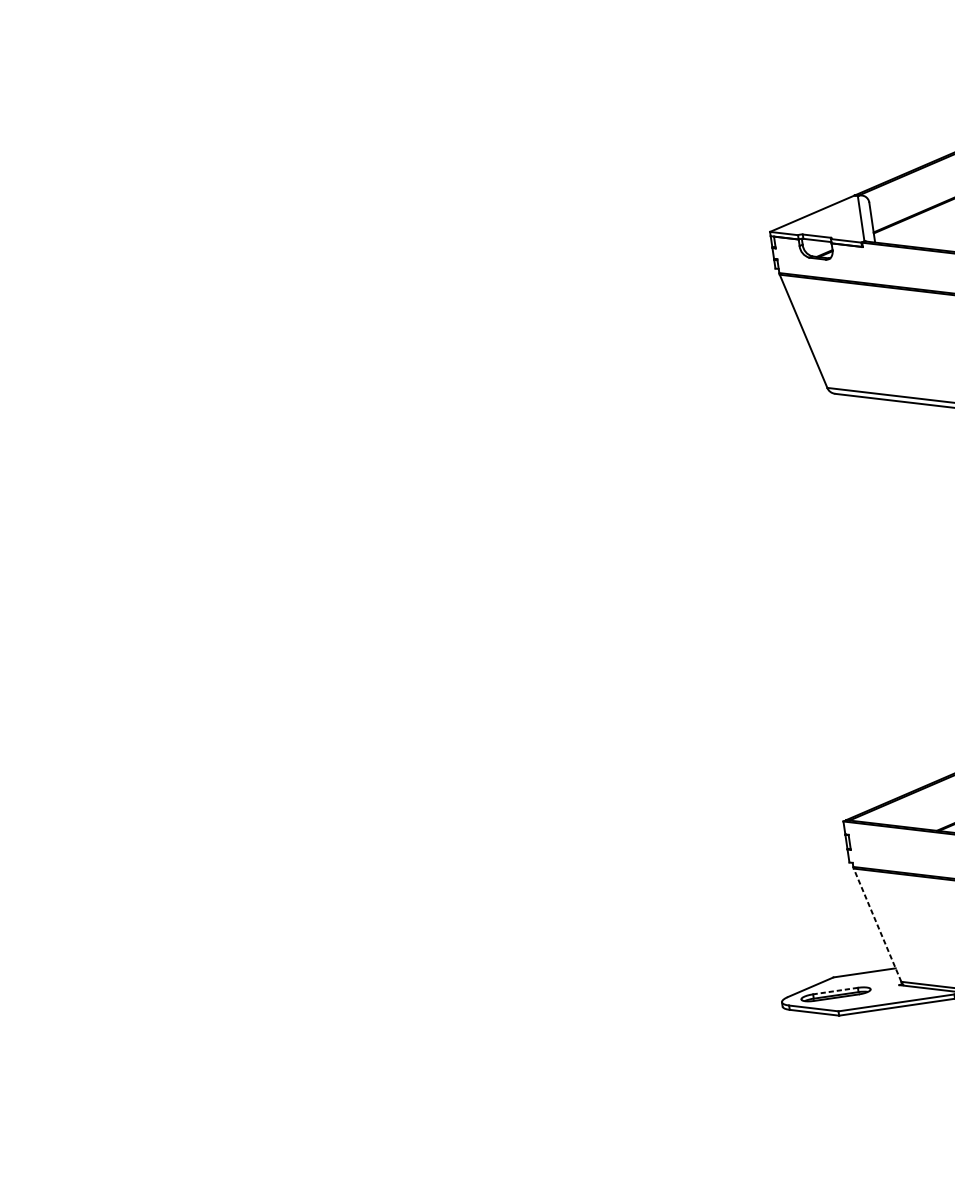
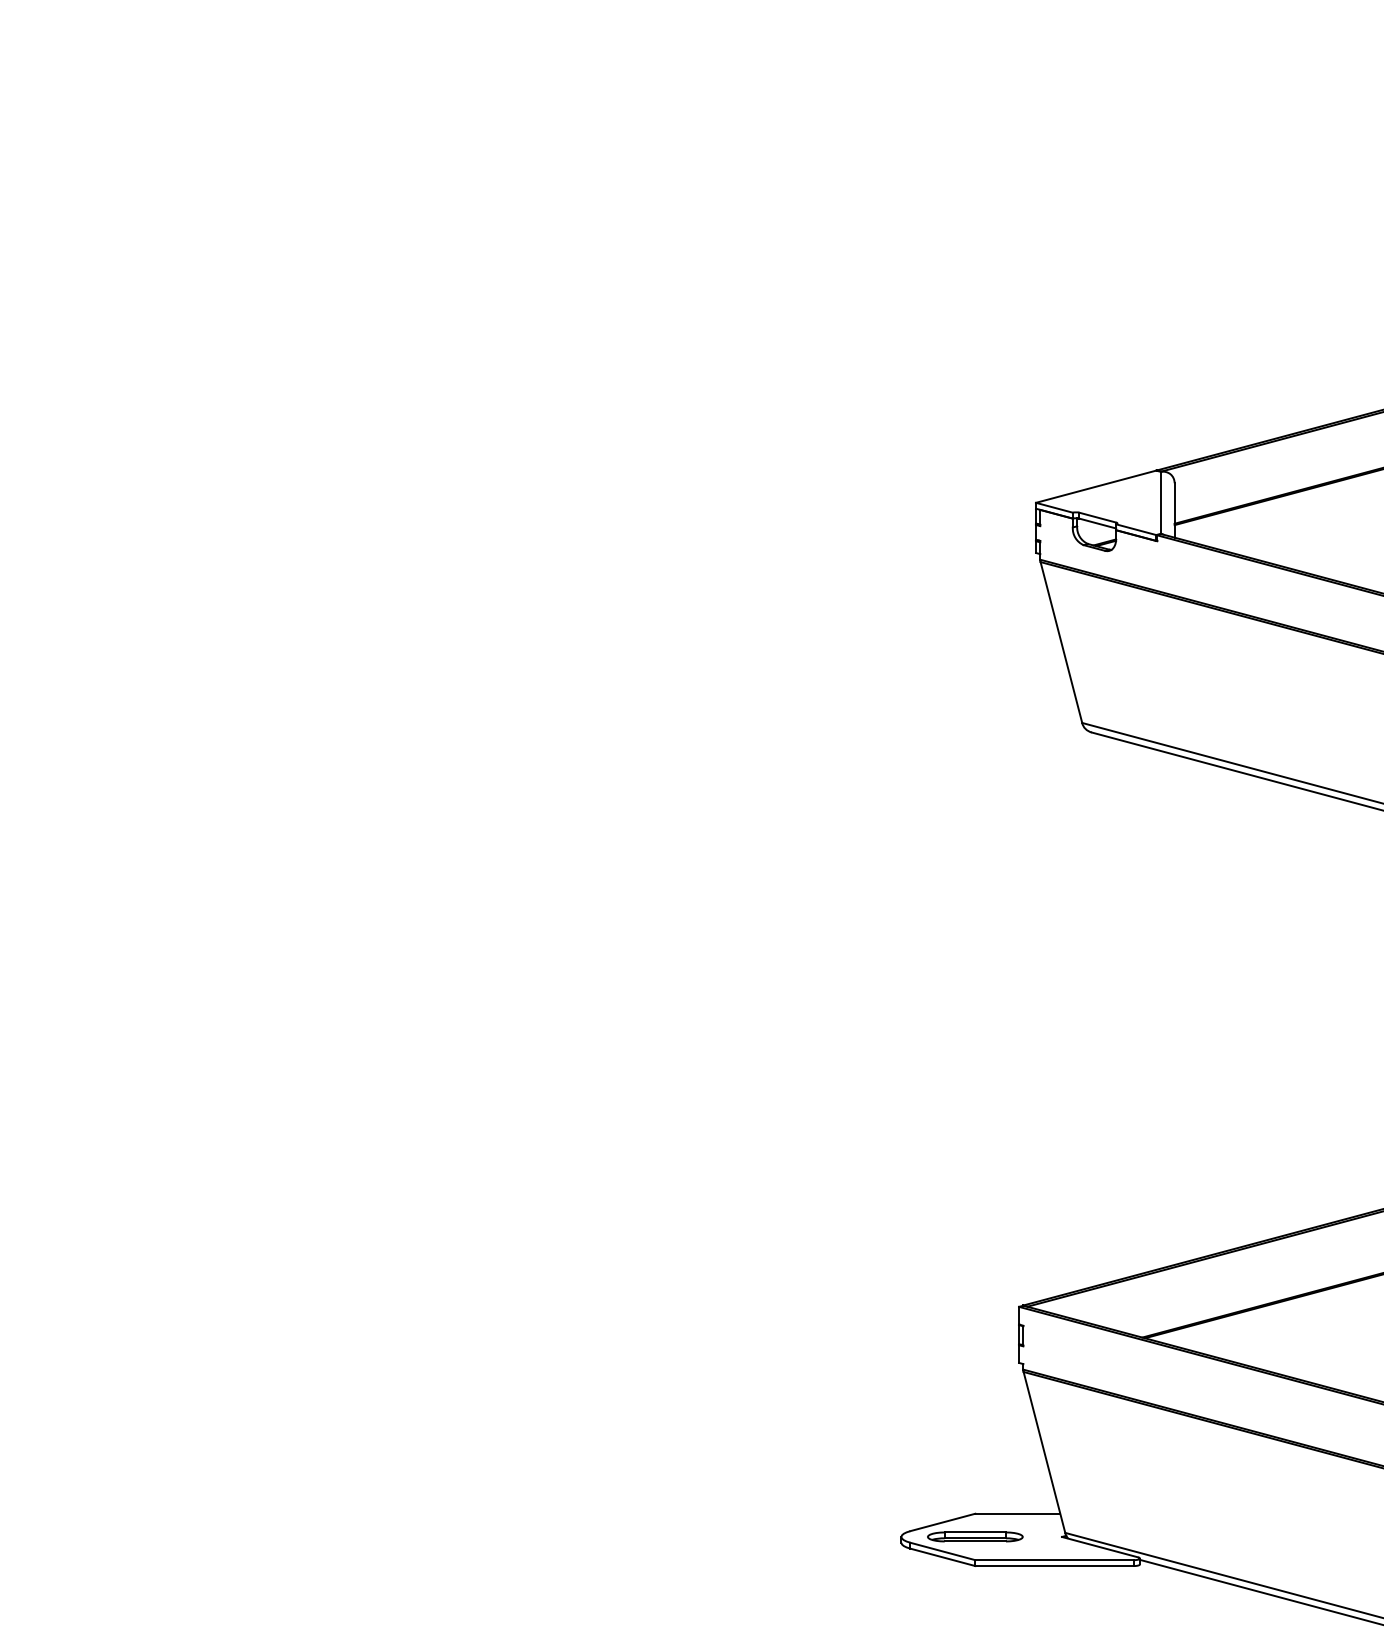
line: (877, 924) -> (1044, 1451), dashed -> solid
line: (835, 991) -> (975, 1532), dashed -> solid

